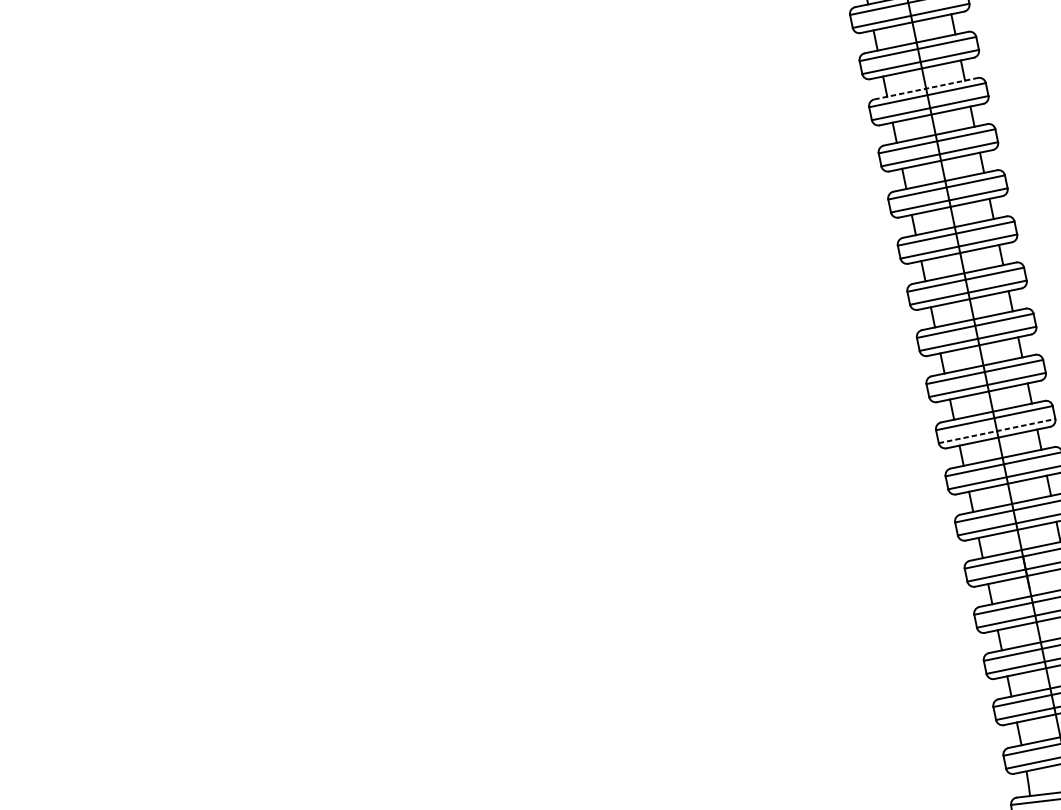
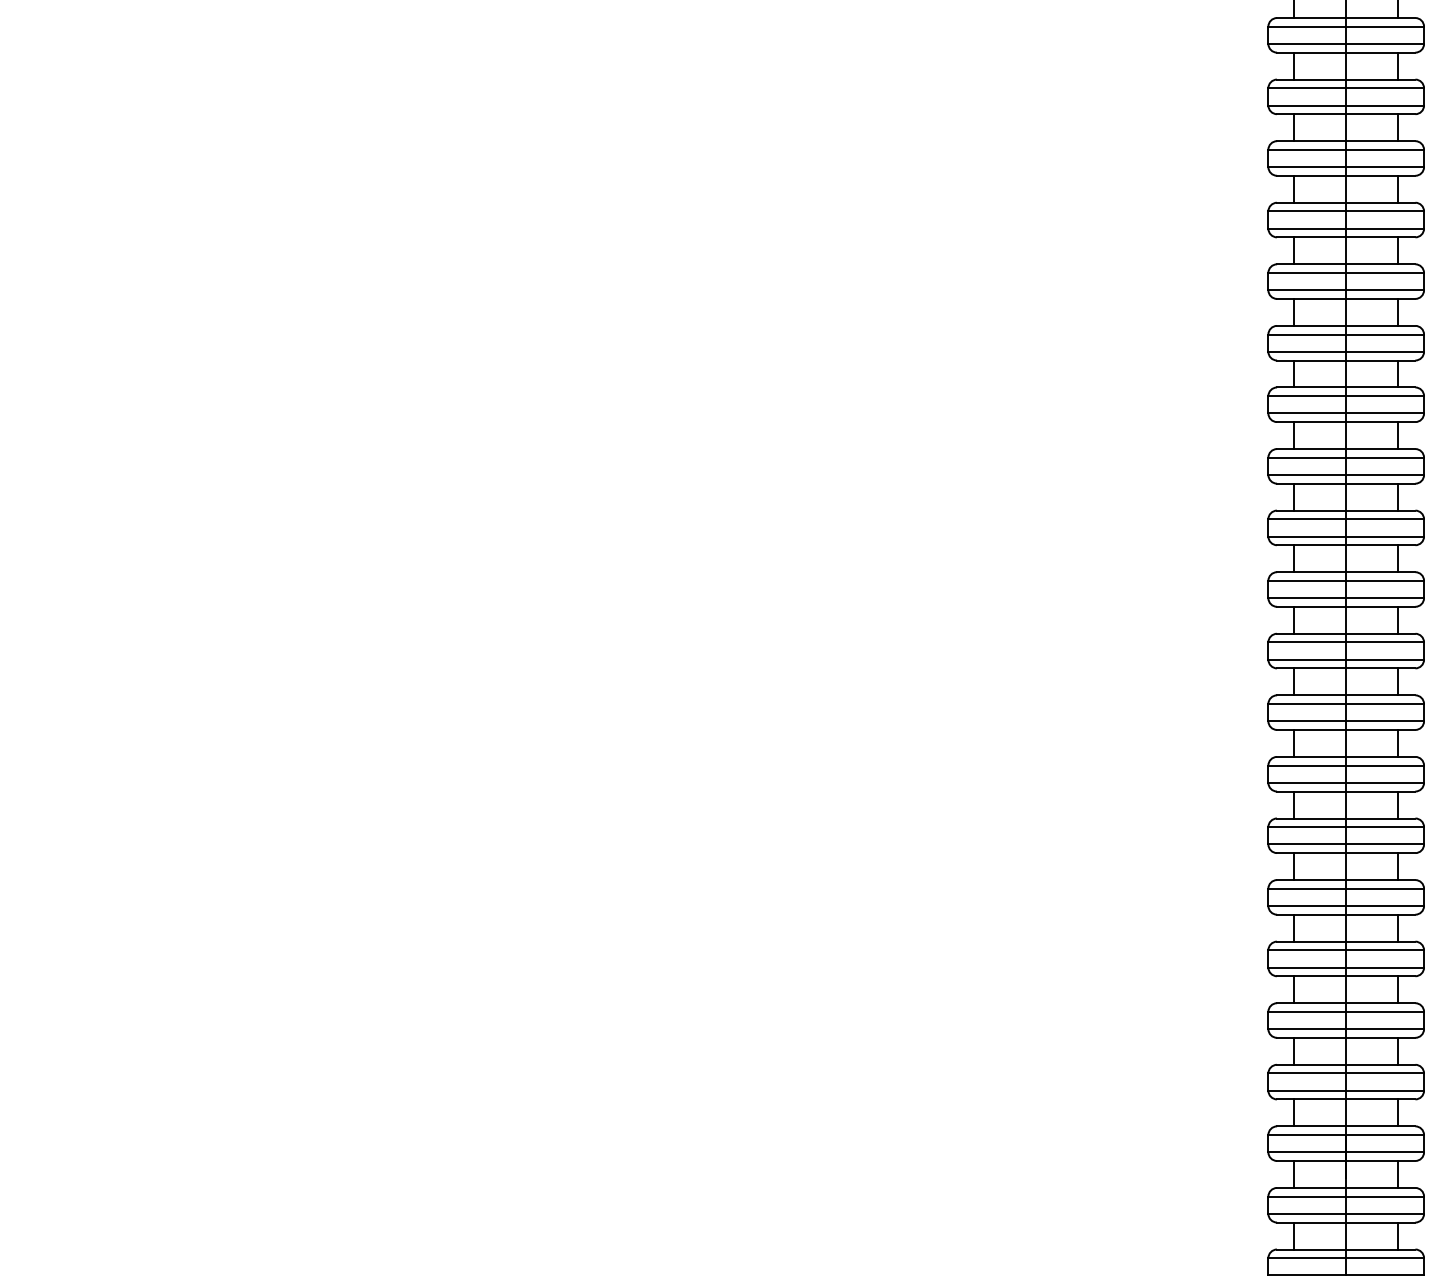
line: (926, 88) -> (1346, 510), dashed -> solid
line: (997, 430) -> (1346, 967), dashed -> solid

